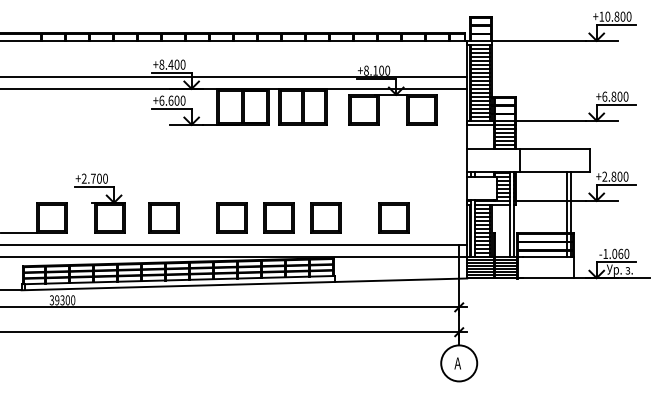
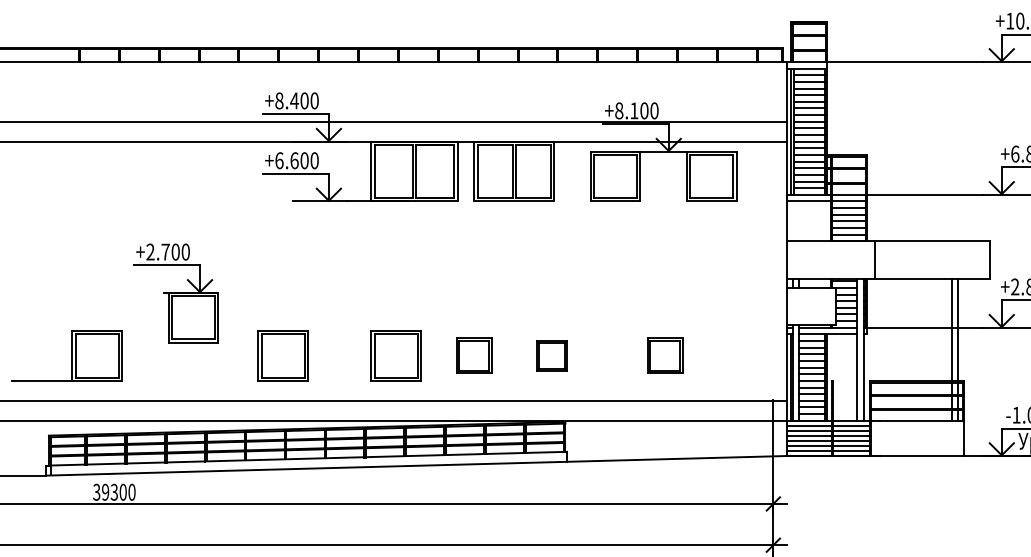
part: (99, 203) -> (175, 293), moved
part: (278, 217) -> (473, 354), size x0.7
part: (325, 217) -> (551, 354), size x0.6
part: (393, 217) -> (664, 354), size x0.7

